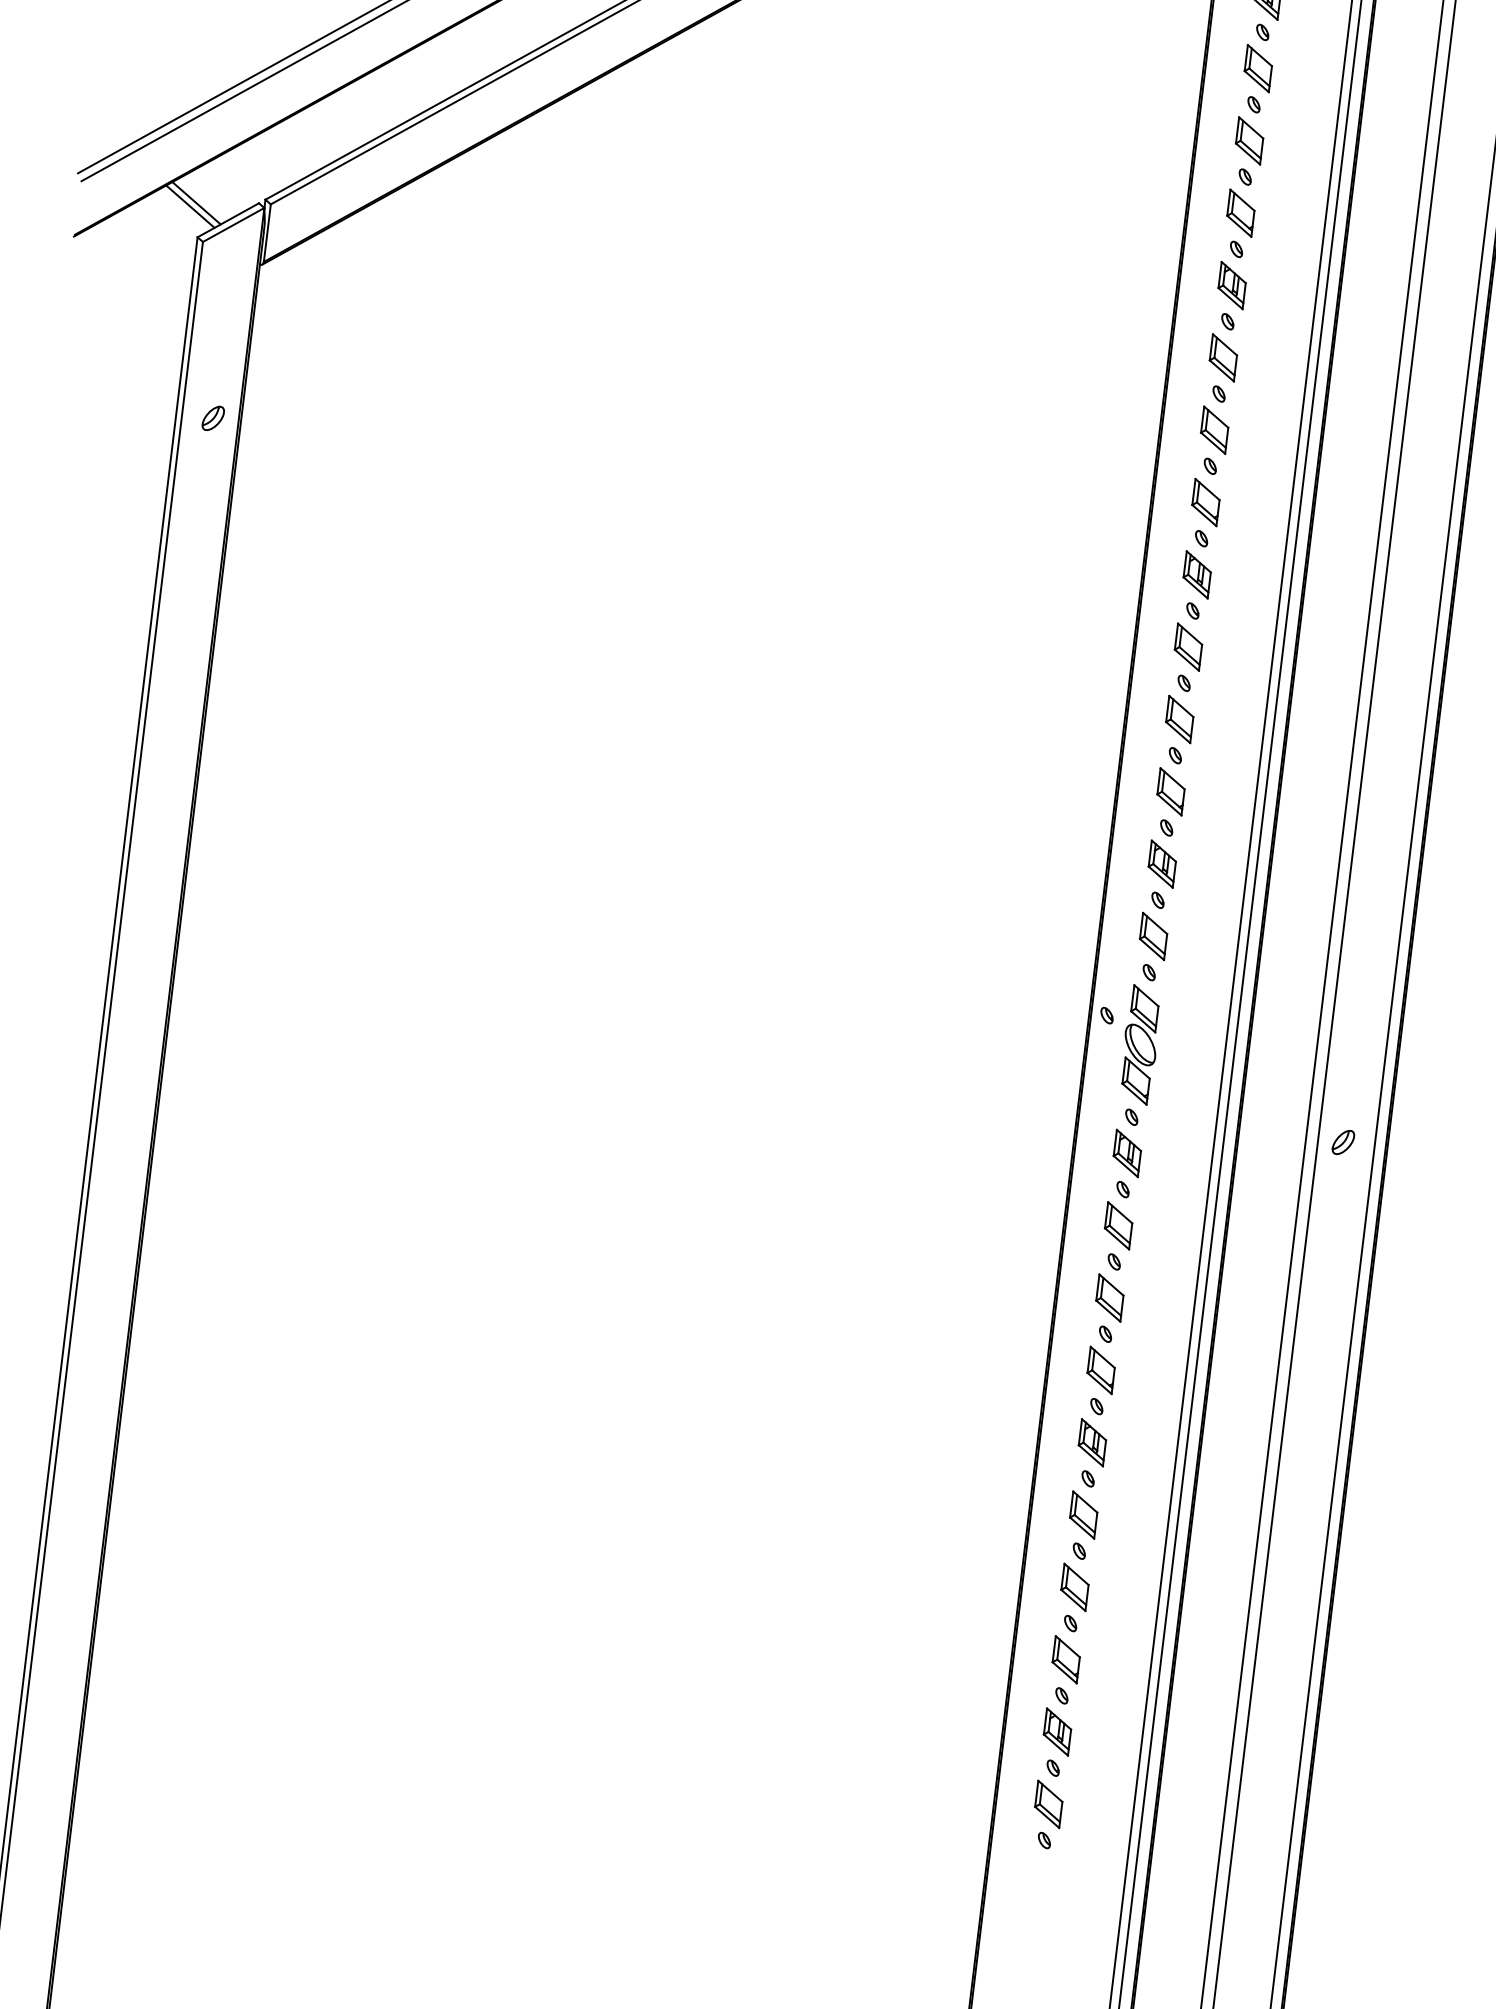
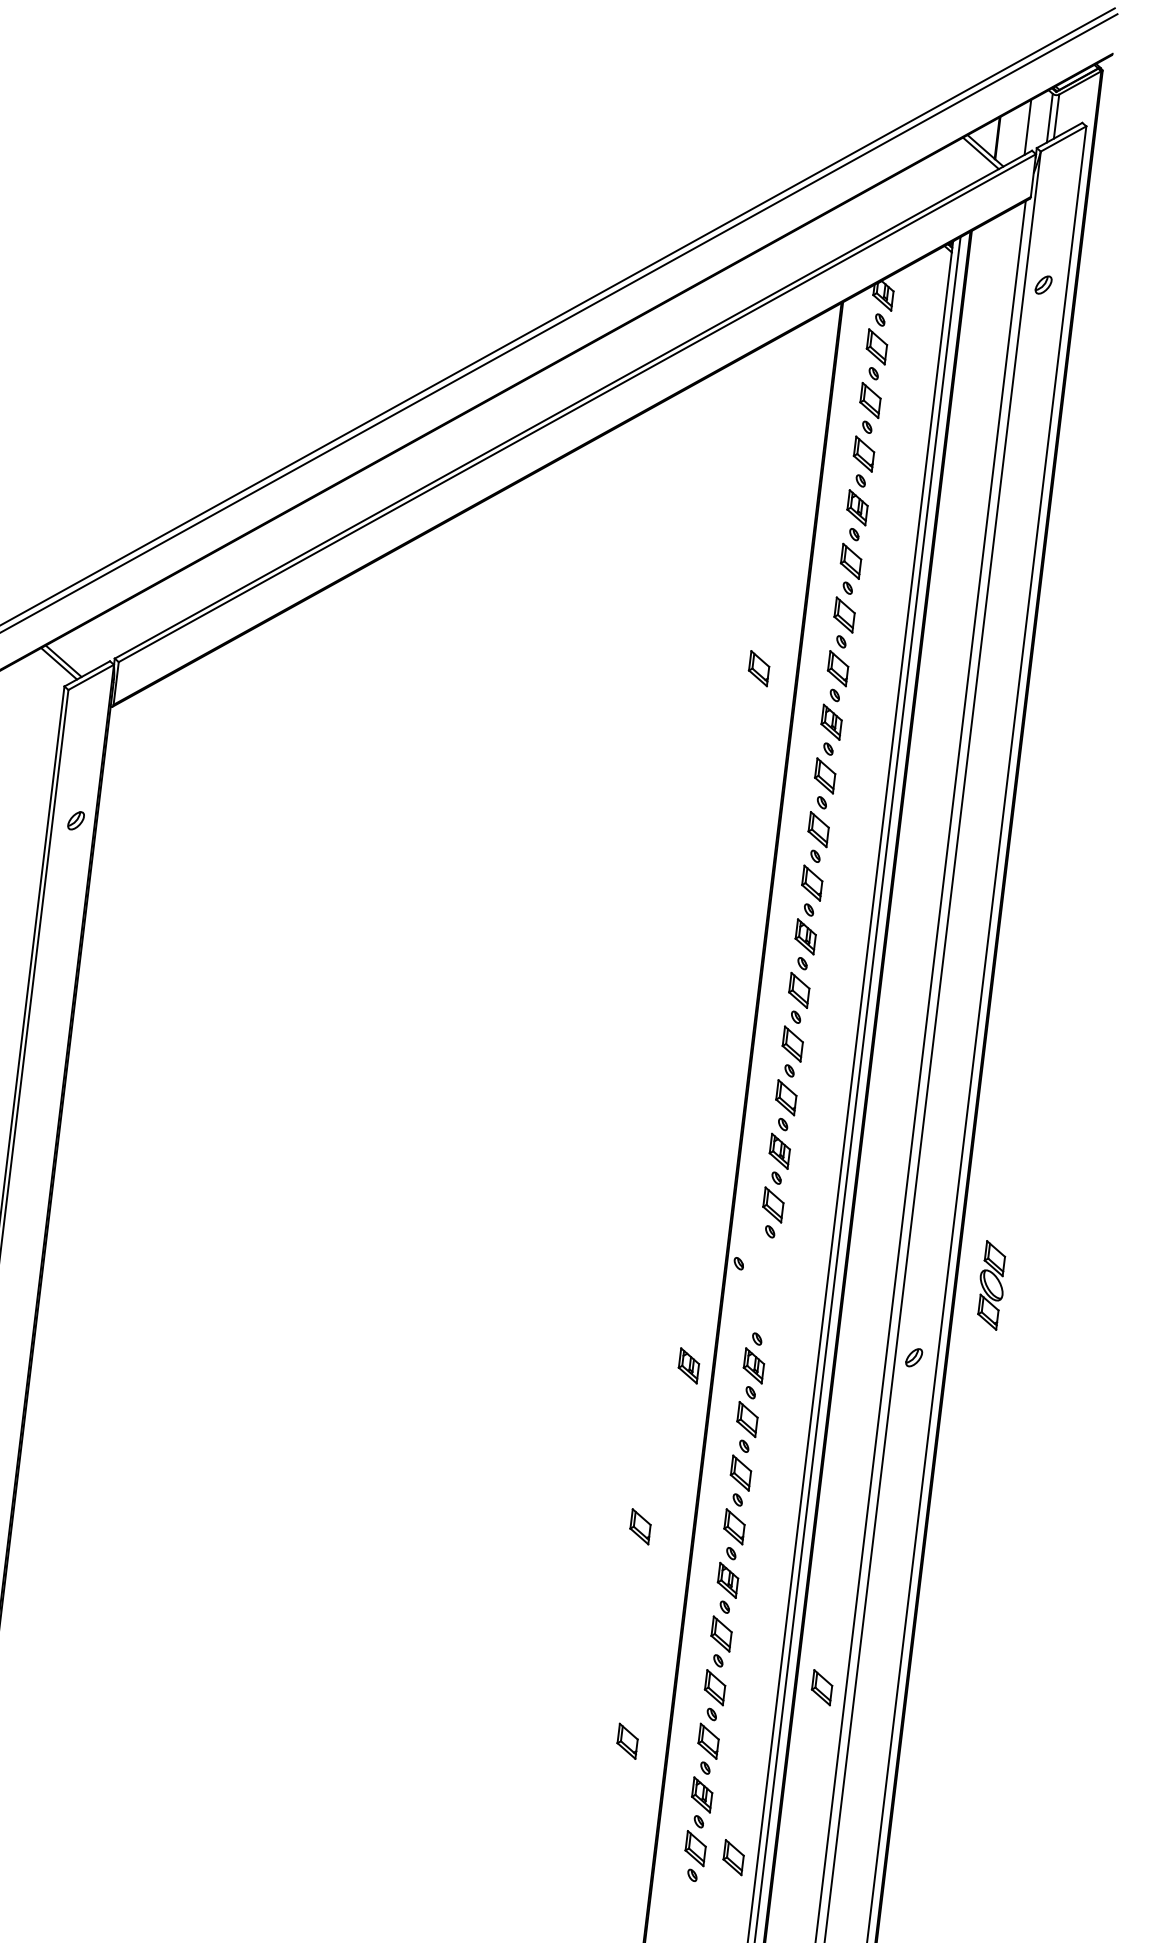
part: (1133, 213) -> (758, 668), added
part: (1140, 1045) -> (991, 1285), moved
part: (1039, 1152) -> (688, 1365), added
part: (974, 1370) -> (640, 1526), added
part: (1218, 1587) -> (821, 1687), added
part: (956, 1658) -> (627, 1740), added
part: (1099, 1816) -> (733, 1857), added

